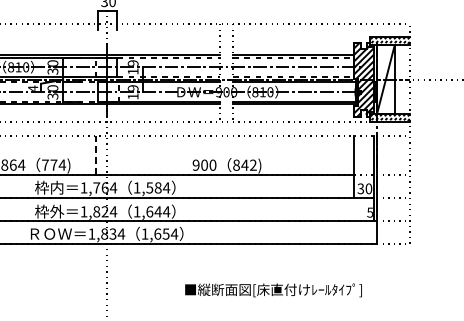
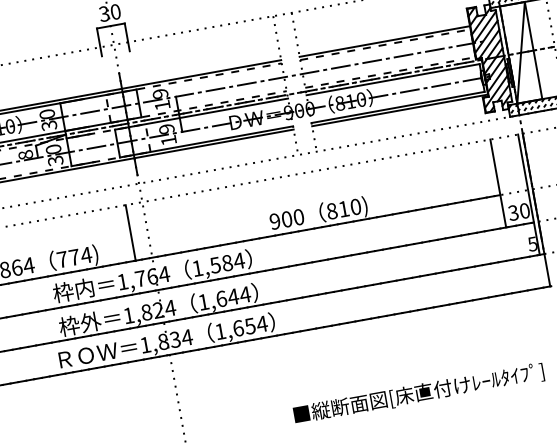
text: (33, 88) -> (26, 154), 4 -> 8
line: (95, 155) -> (130, 233), dashed -> solid
text: (248, 164) -> (348, 207), 842) -> 810)
text: (273, 290) -> (418, 394), moved

